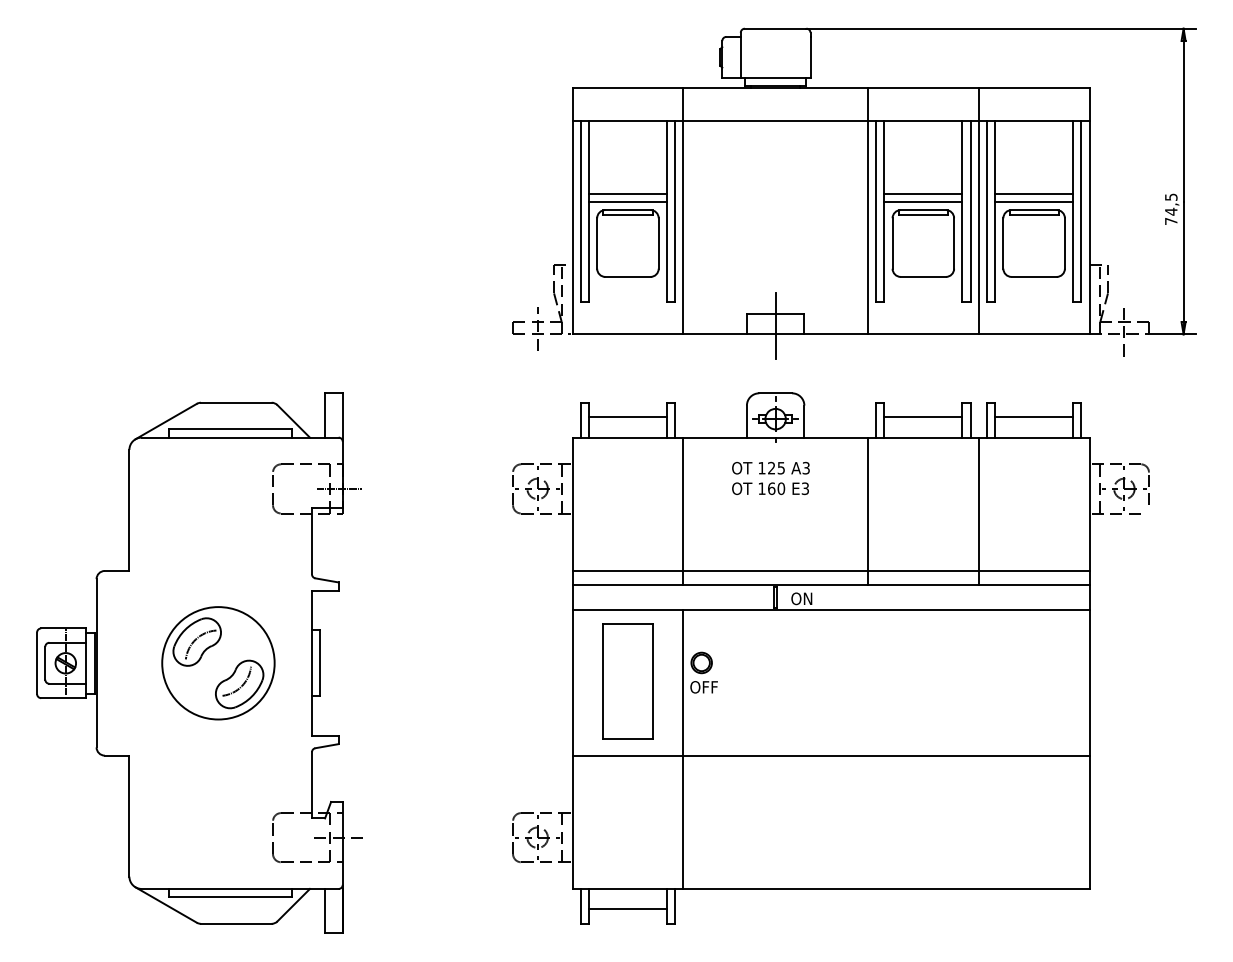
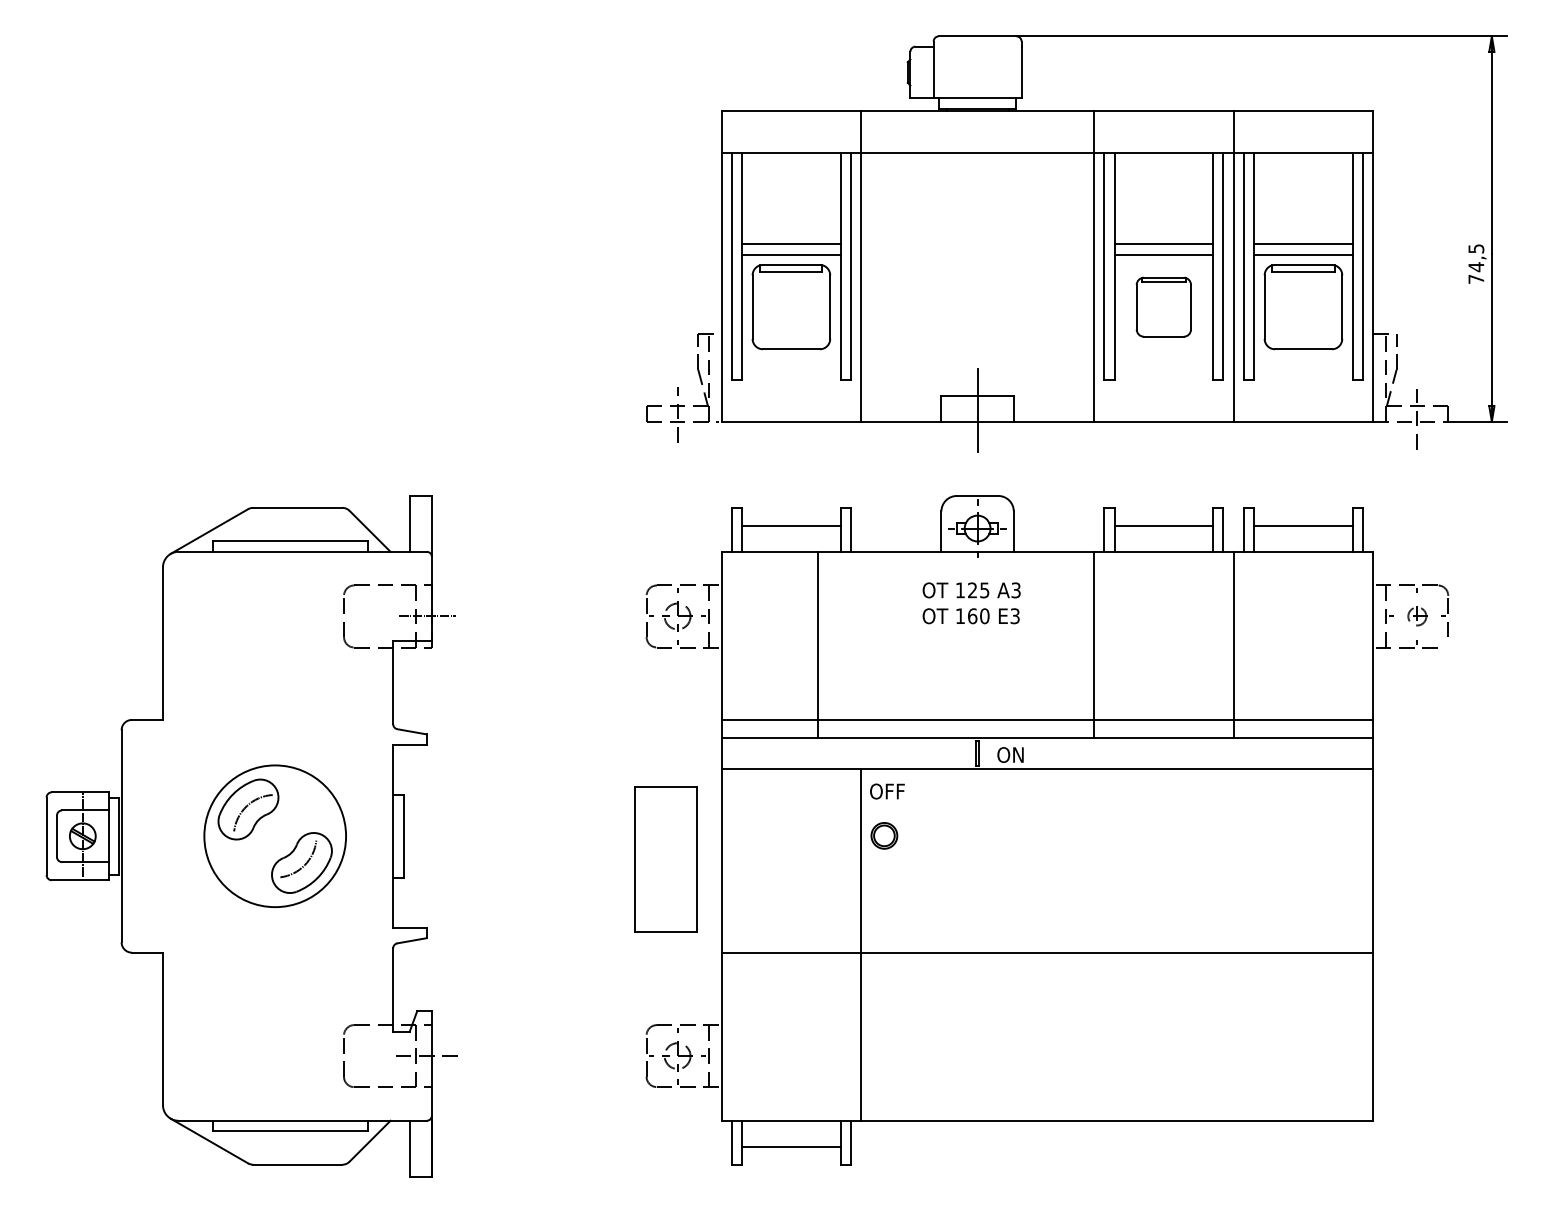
part: (923, 243) -> (1163, 307), size x0.7
part: (1124, 488) -> (1417, 616), size x0.7
line: (683, 511) -> (818, 644), moved
part: (627, 681) -> (665, 859), moved
text: (704, 687) -> (887, 791), moved

